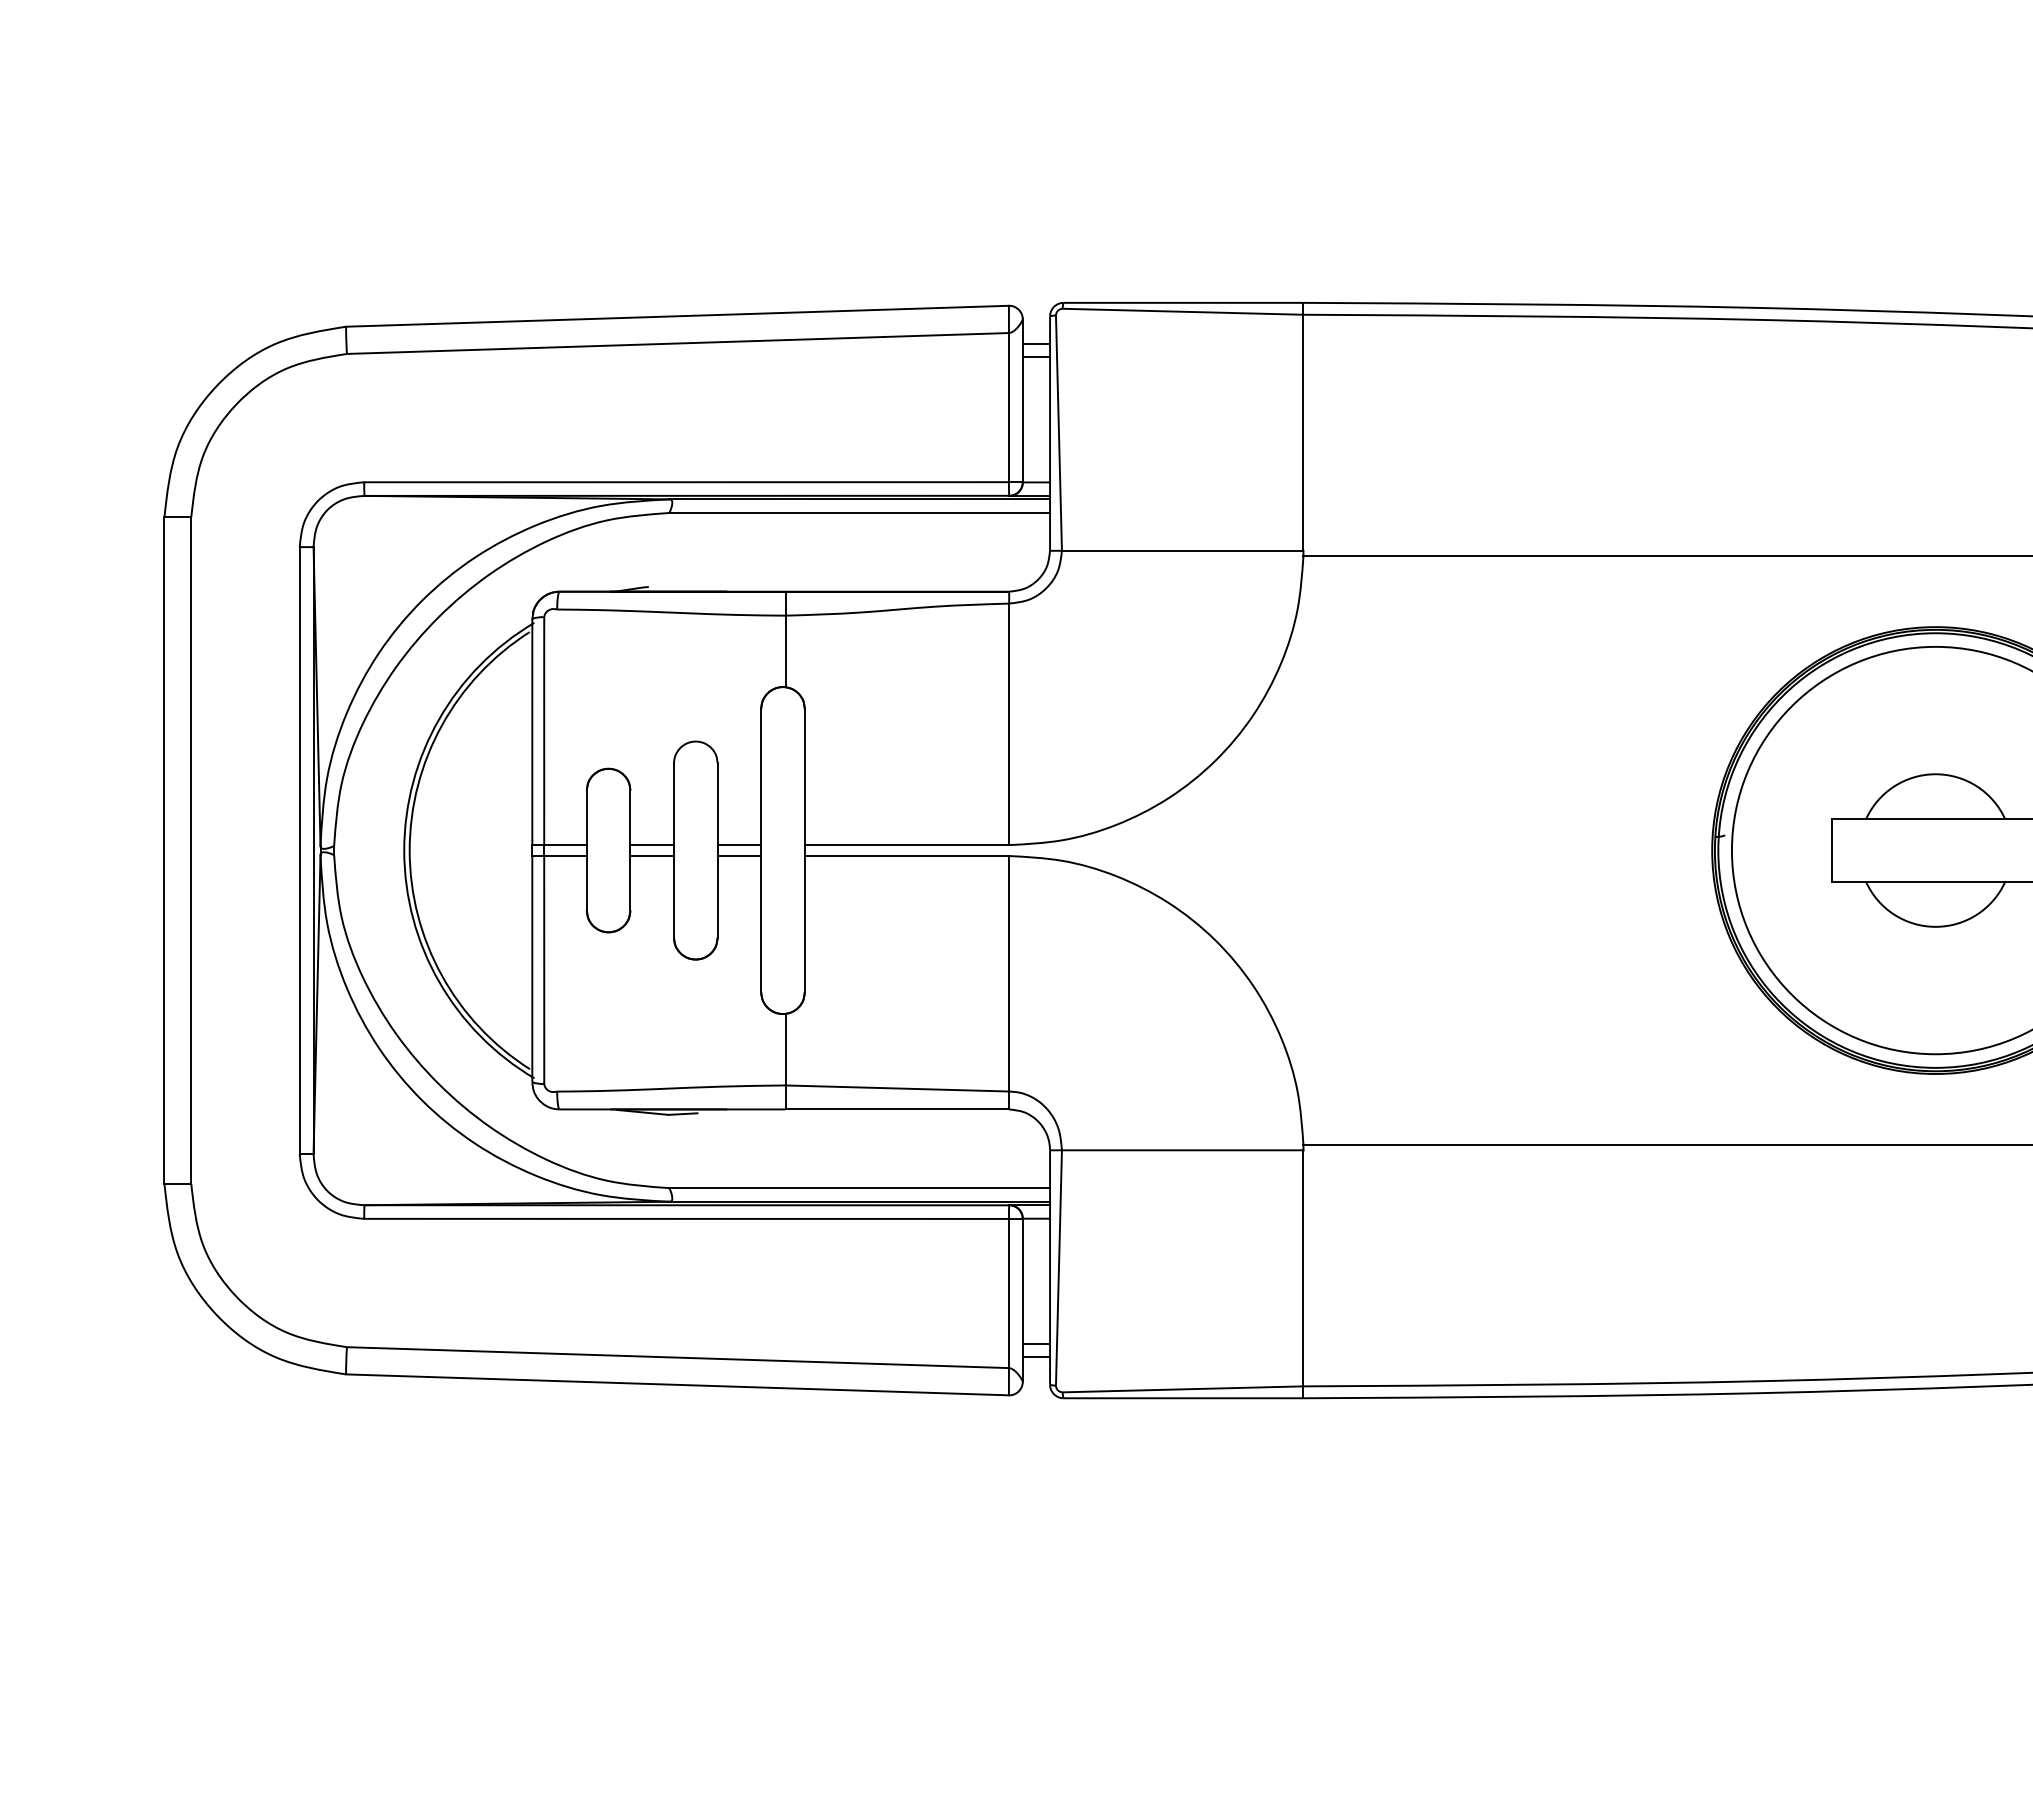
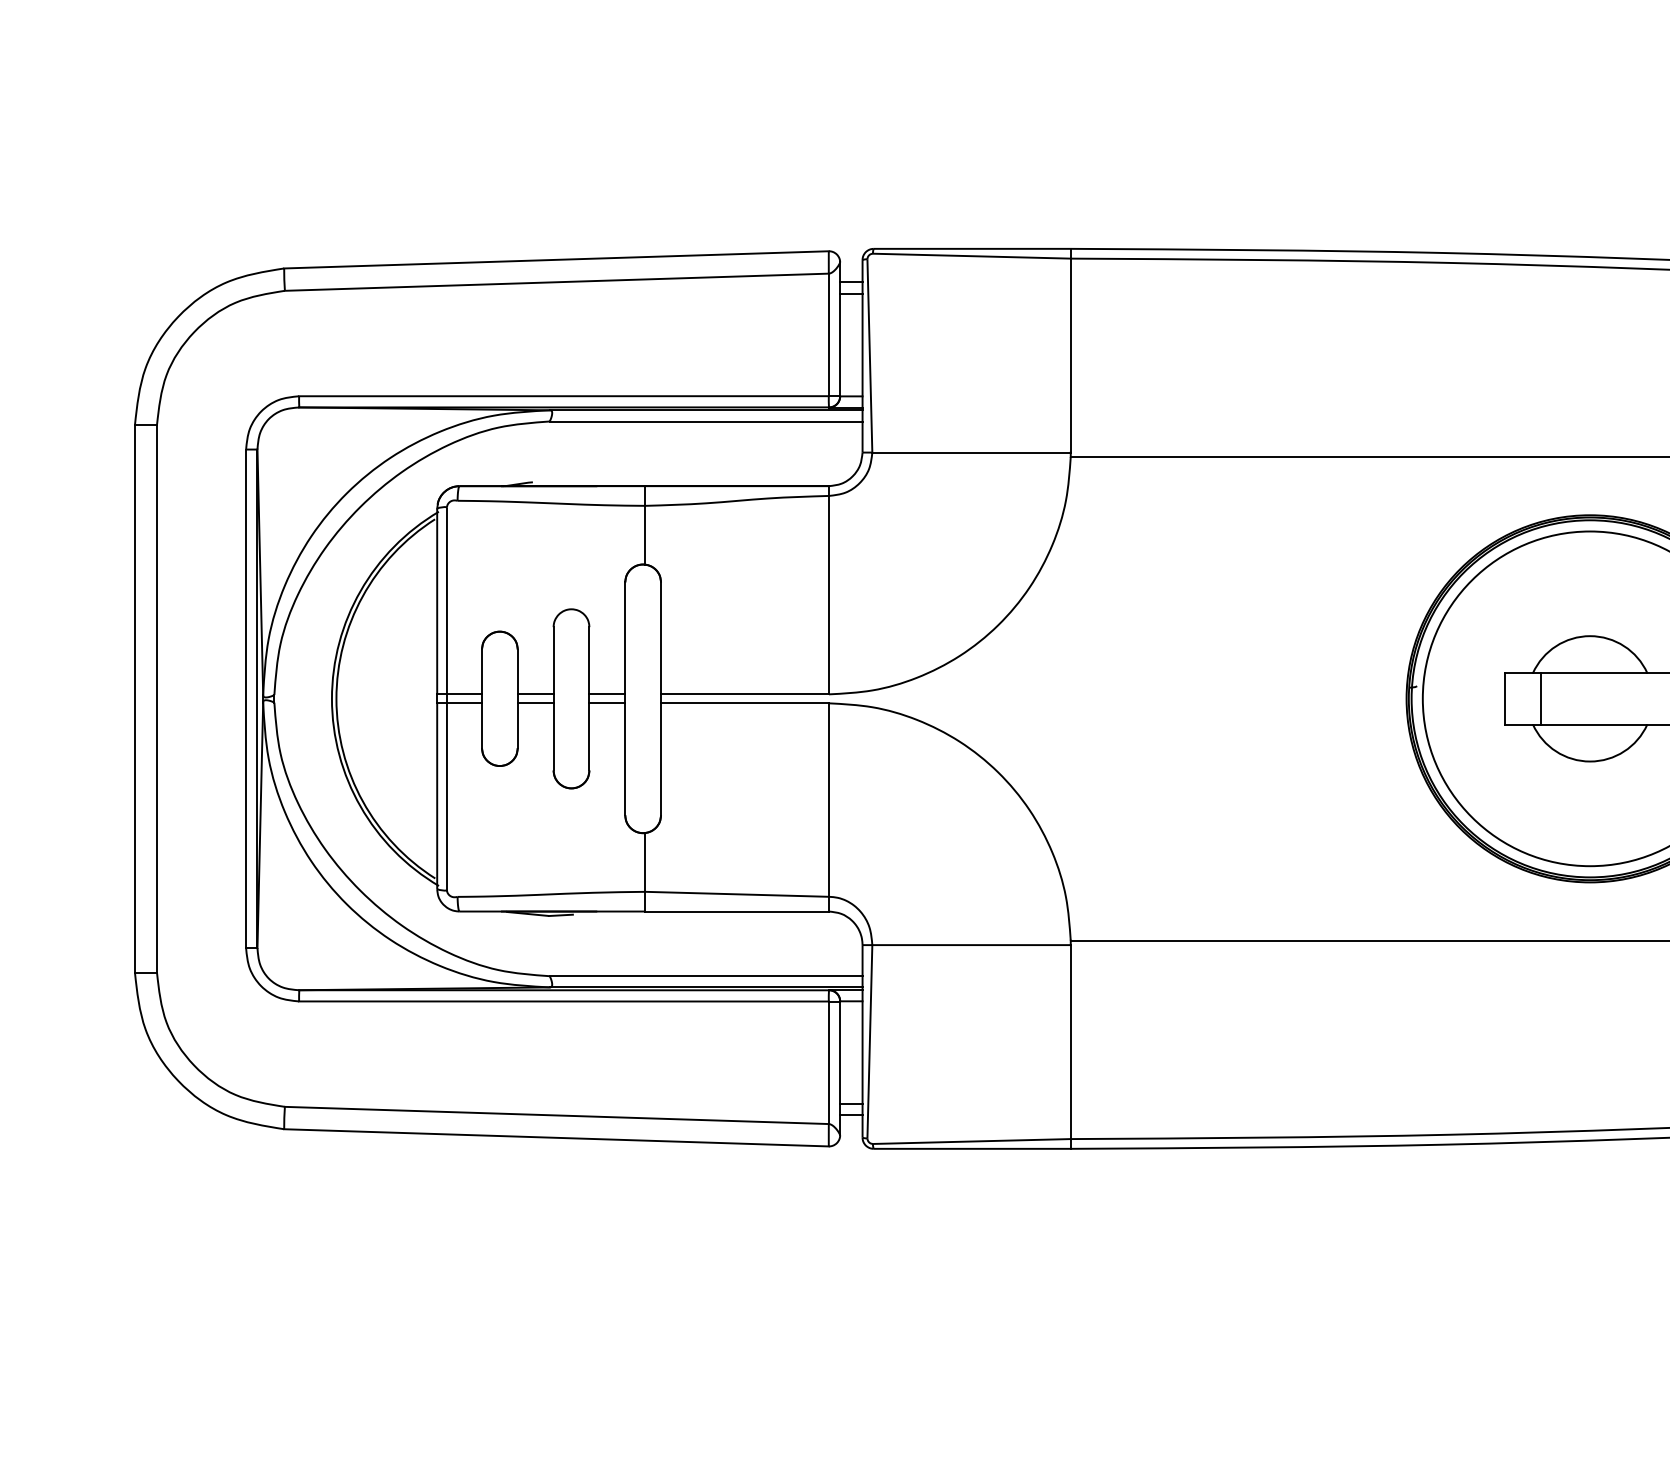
line: (1875, 850) -> (1540, 698), added

